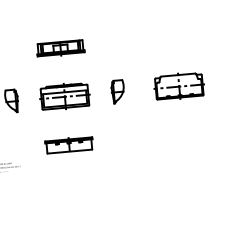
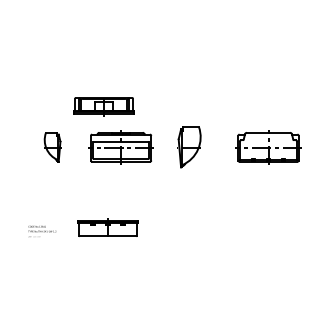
part: (60, 48) -> (103, 106), moved
part: (117, 91) -> (189, 147), size x1.4
part: (68, 144) -> (107, 227), moved

